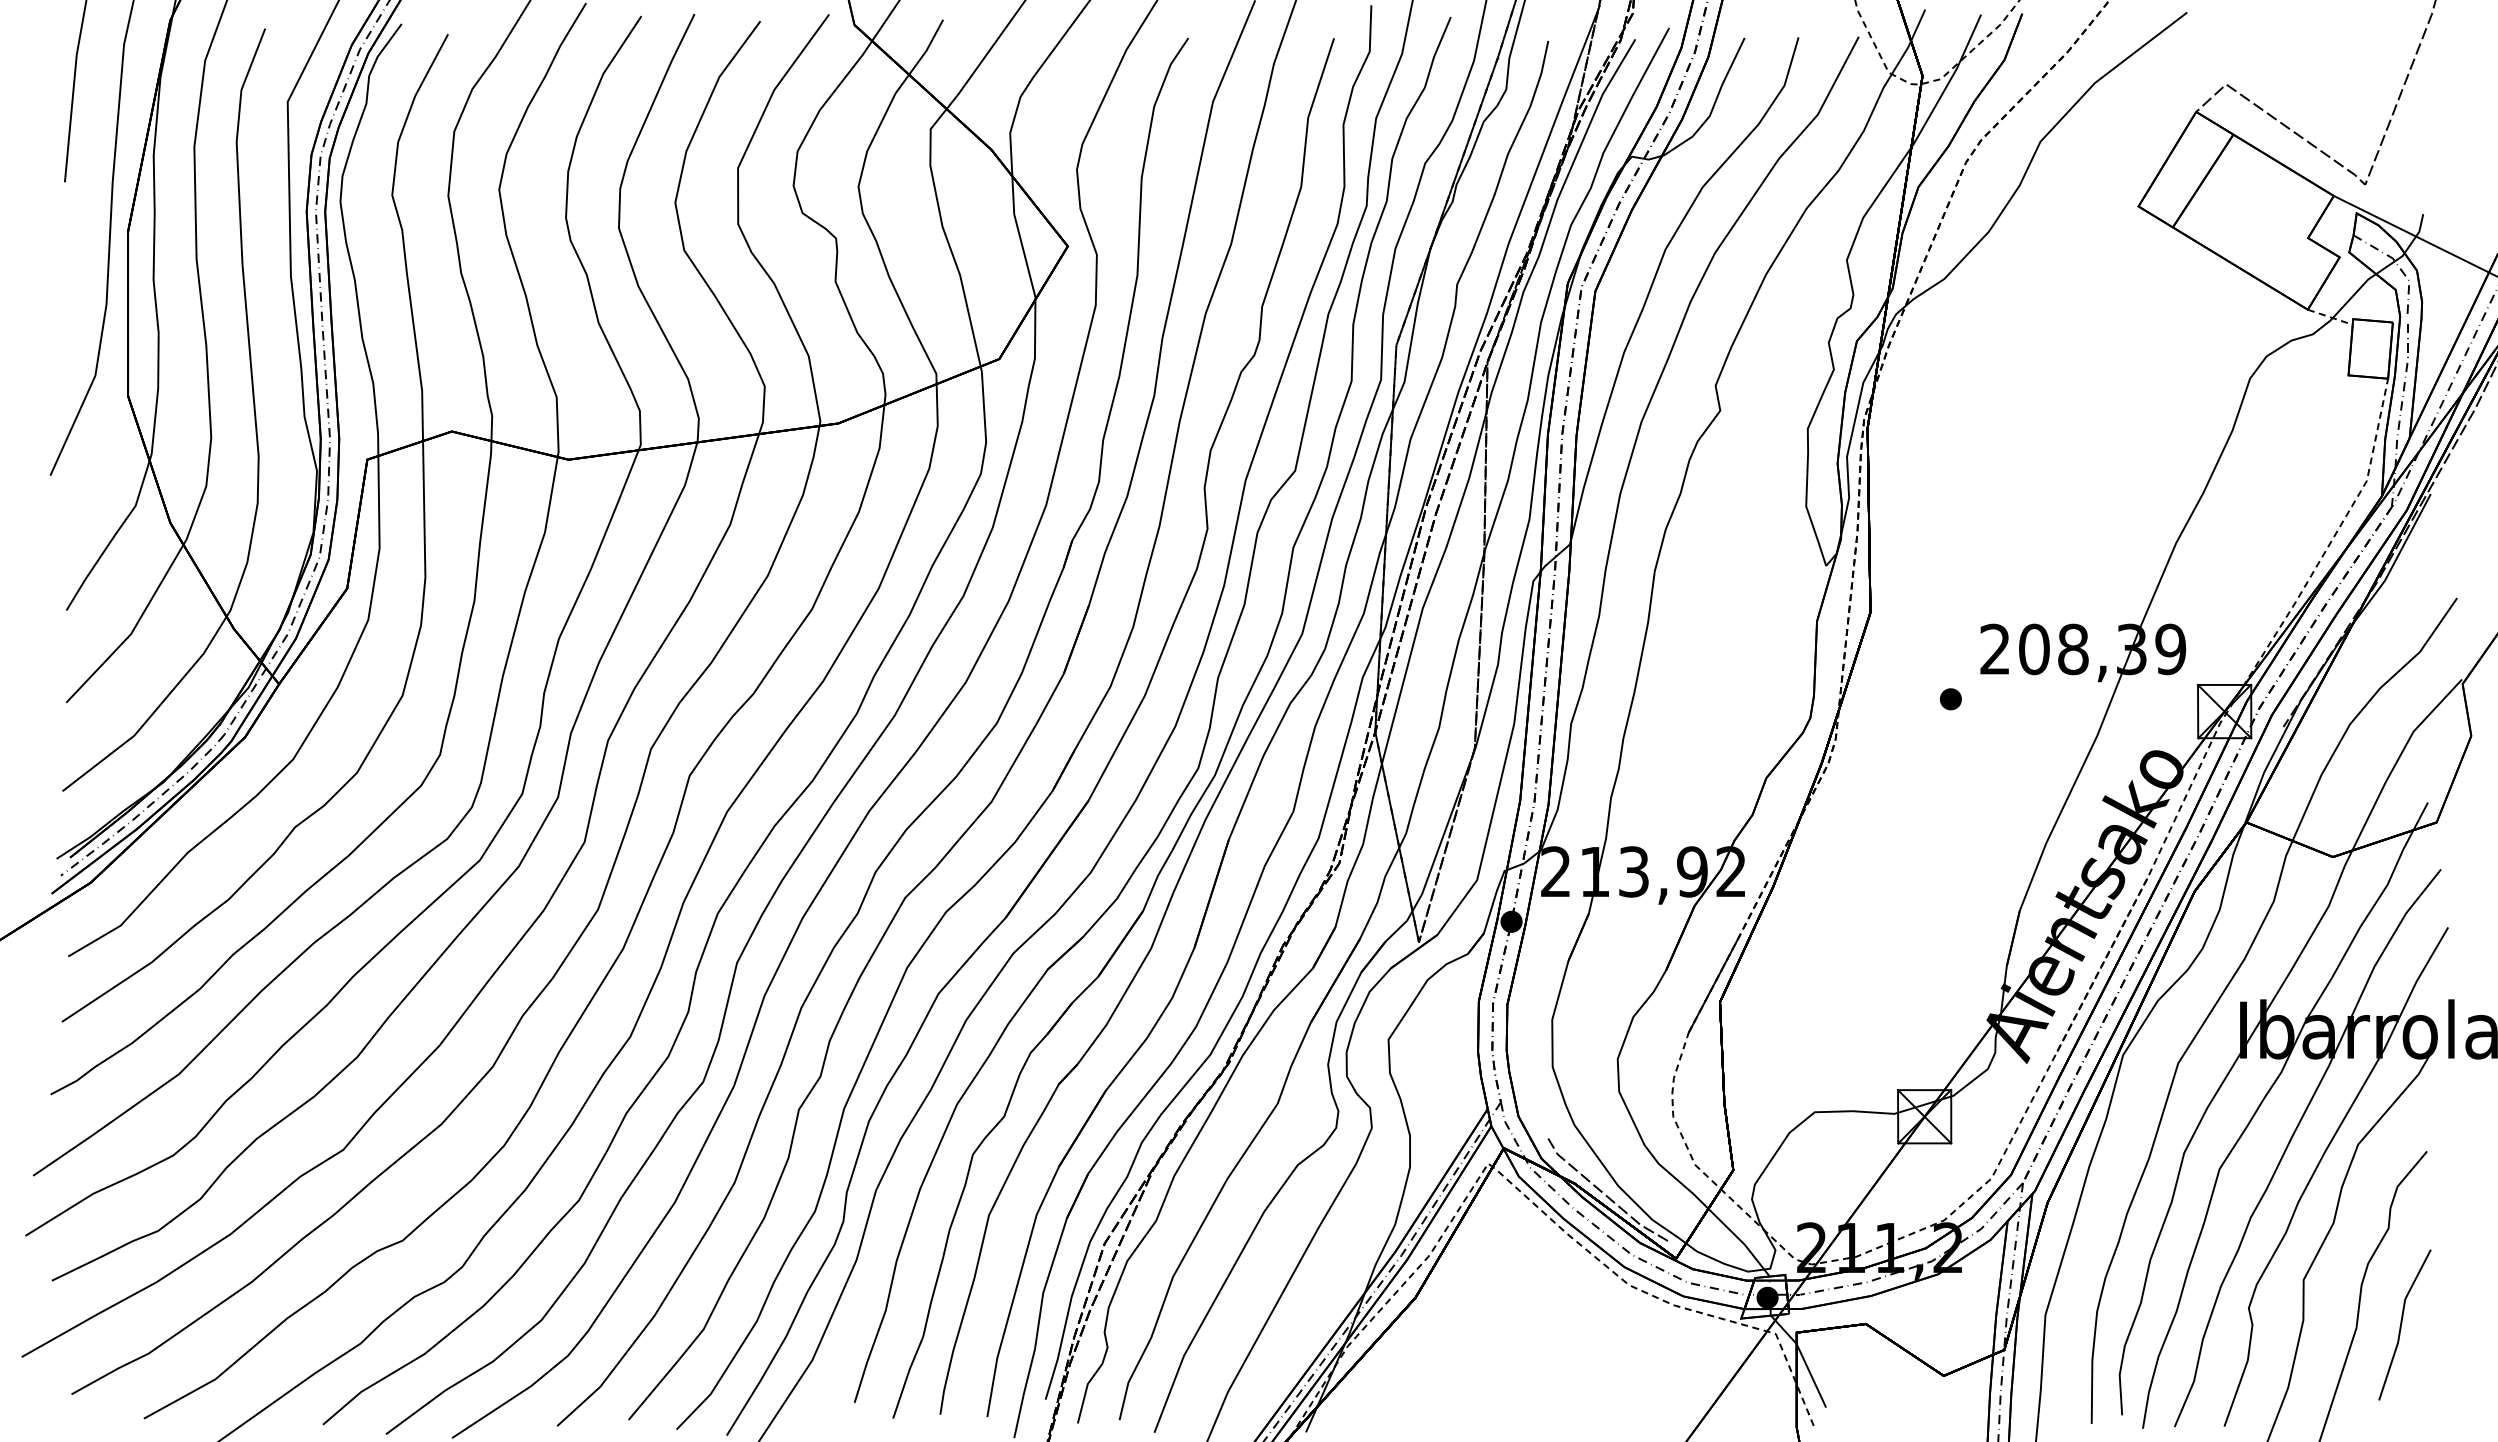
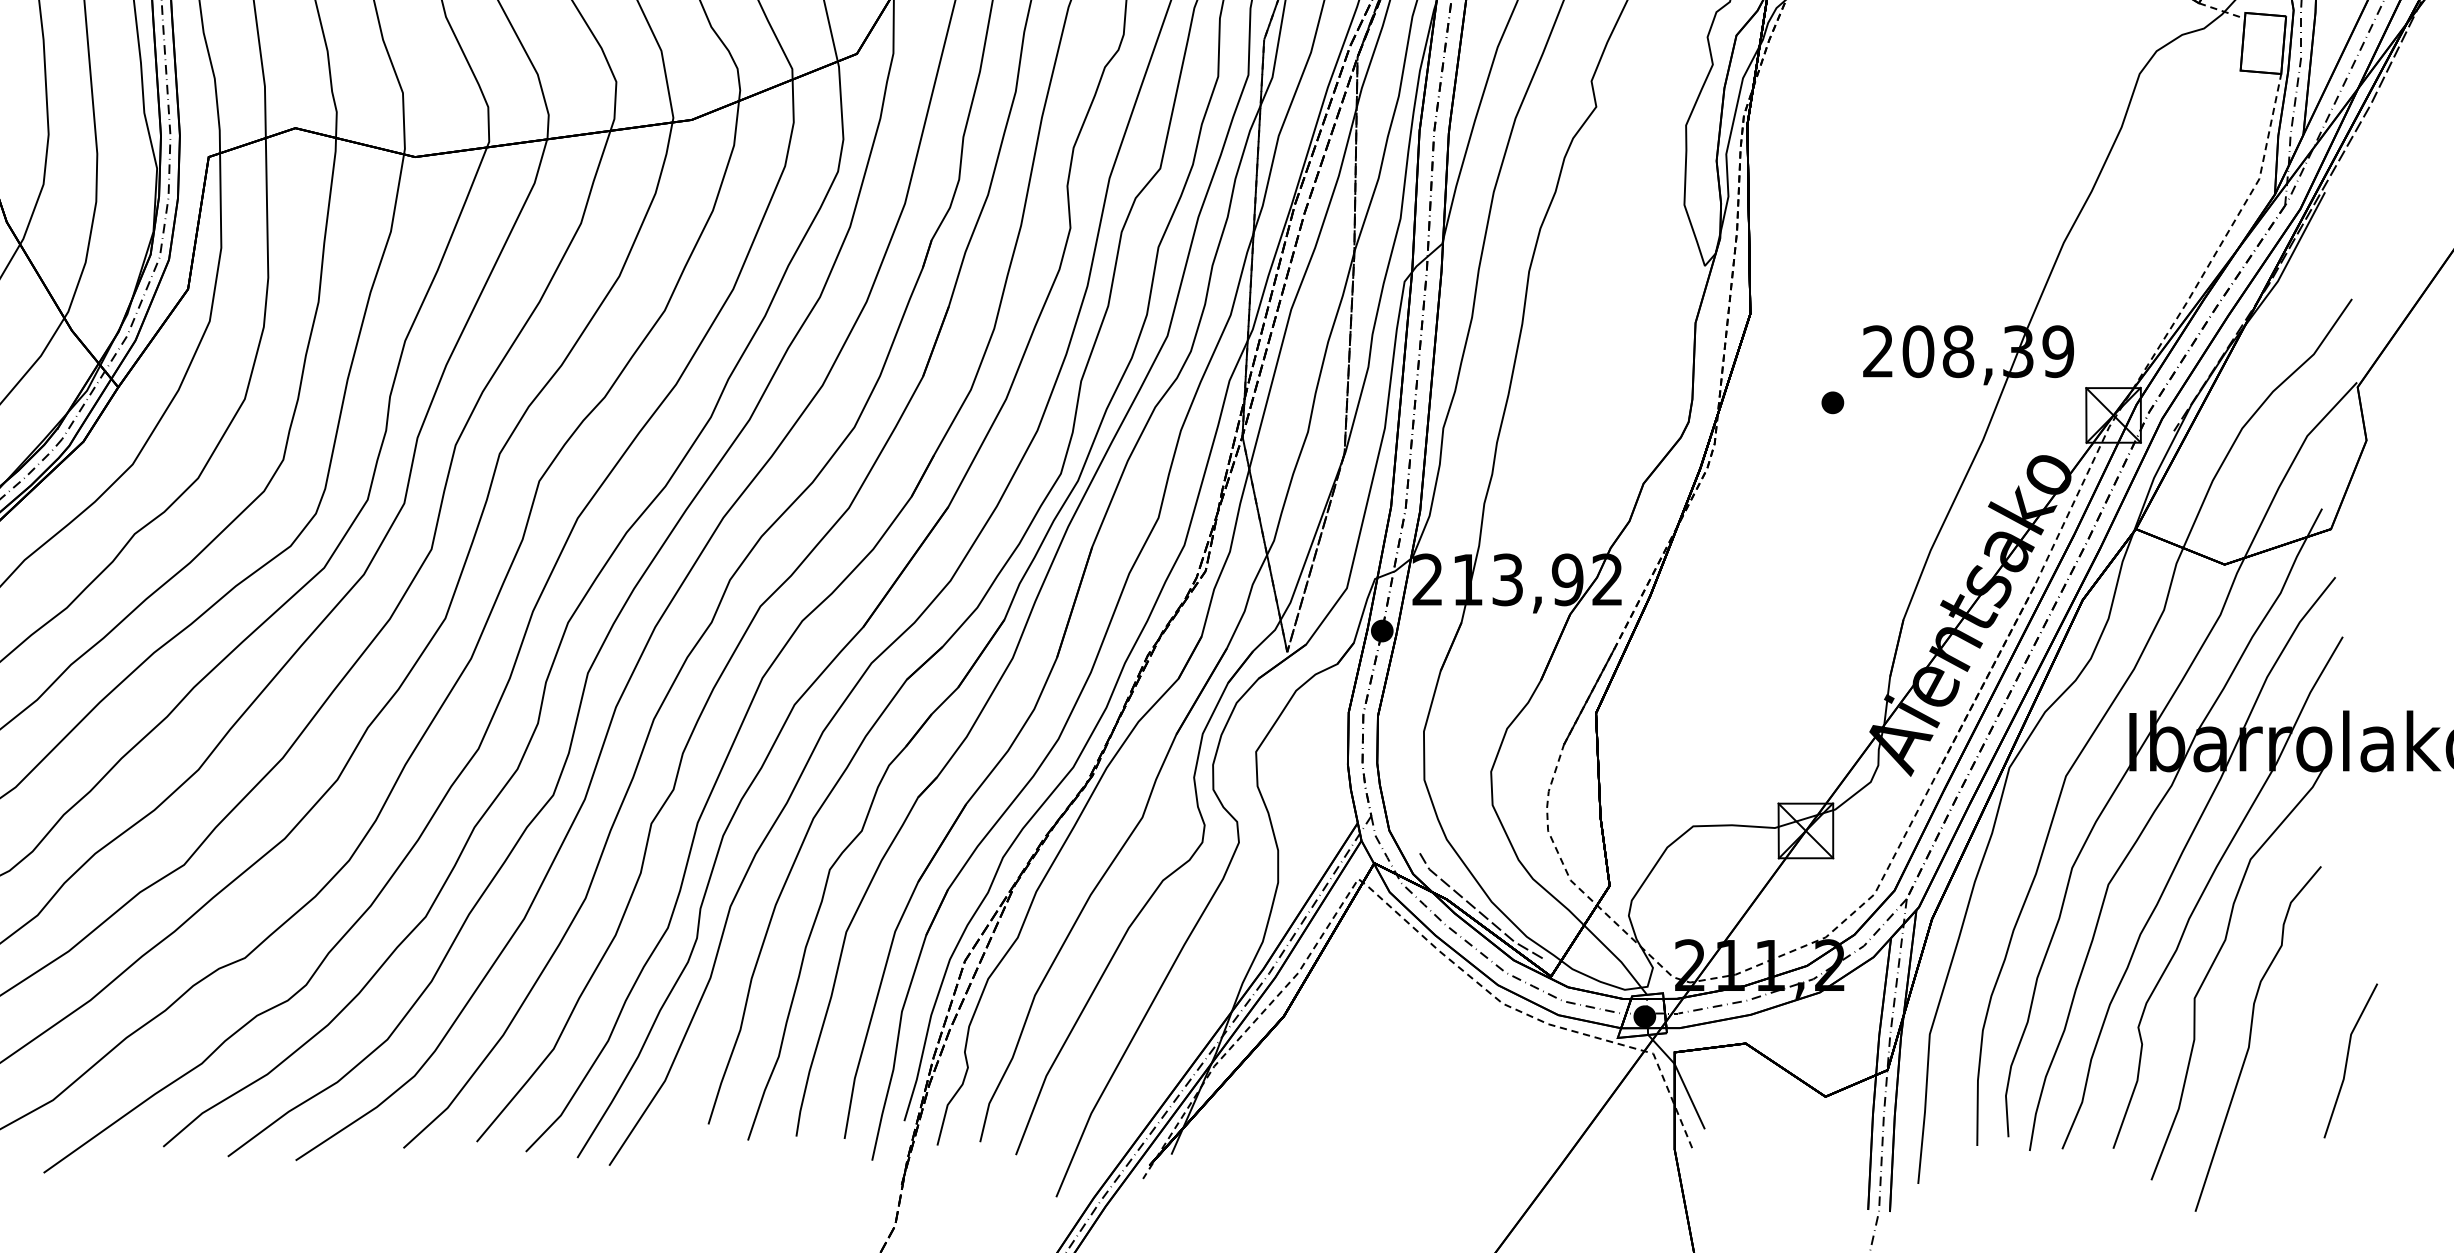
line: (2402, 1323) -> (2348, 1059), moved

